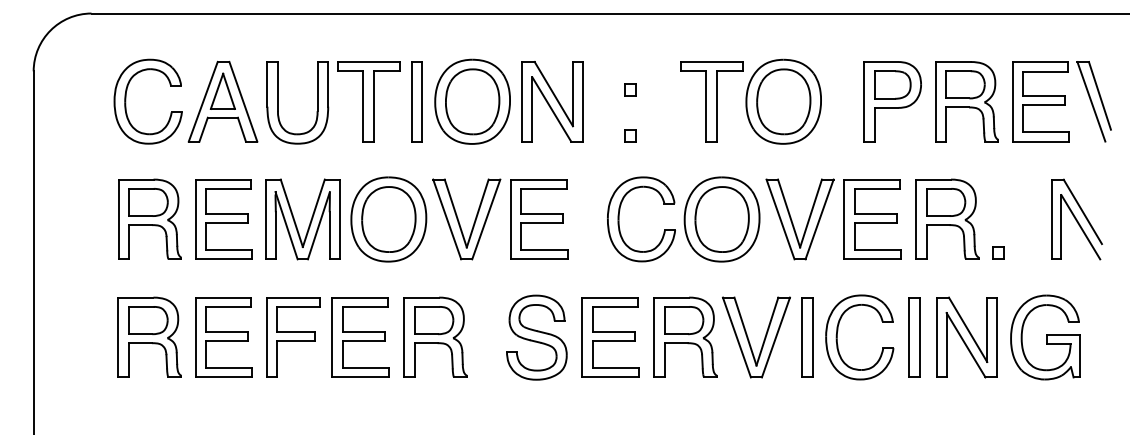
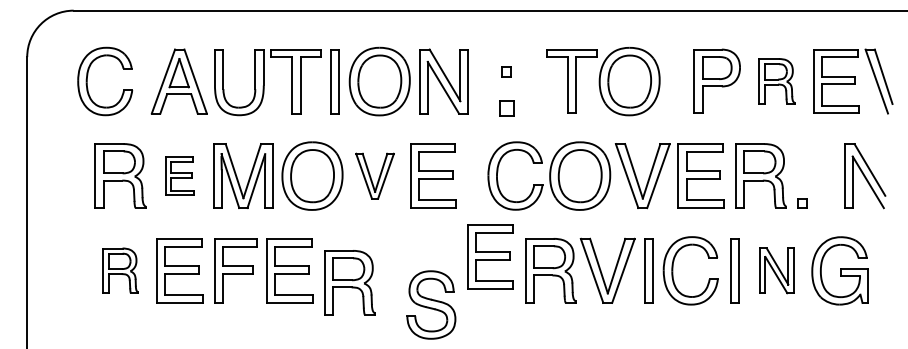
part: (966, 100) -> (776, 80), size x0.7
part: (126, 101) -> (87, 81), moved
part: (630, 135) -> (506, 108), size x1.6
part: (223, 218) -> (179, 175), size x0.6
part: (466, 219) -> (374, 176), size x0.7
part: (149, 337) -> (120, 270), size x0.7
part: (434, 337) -> (349, 282), moved
part: (536, 337) -> (431, 304), moved
part: (610, 337) -> (490, 256), moved
part: (966, 337) -> (776, 270), size x0.7

